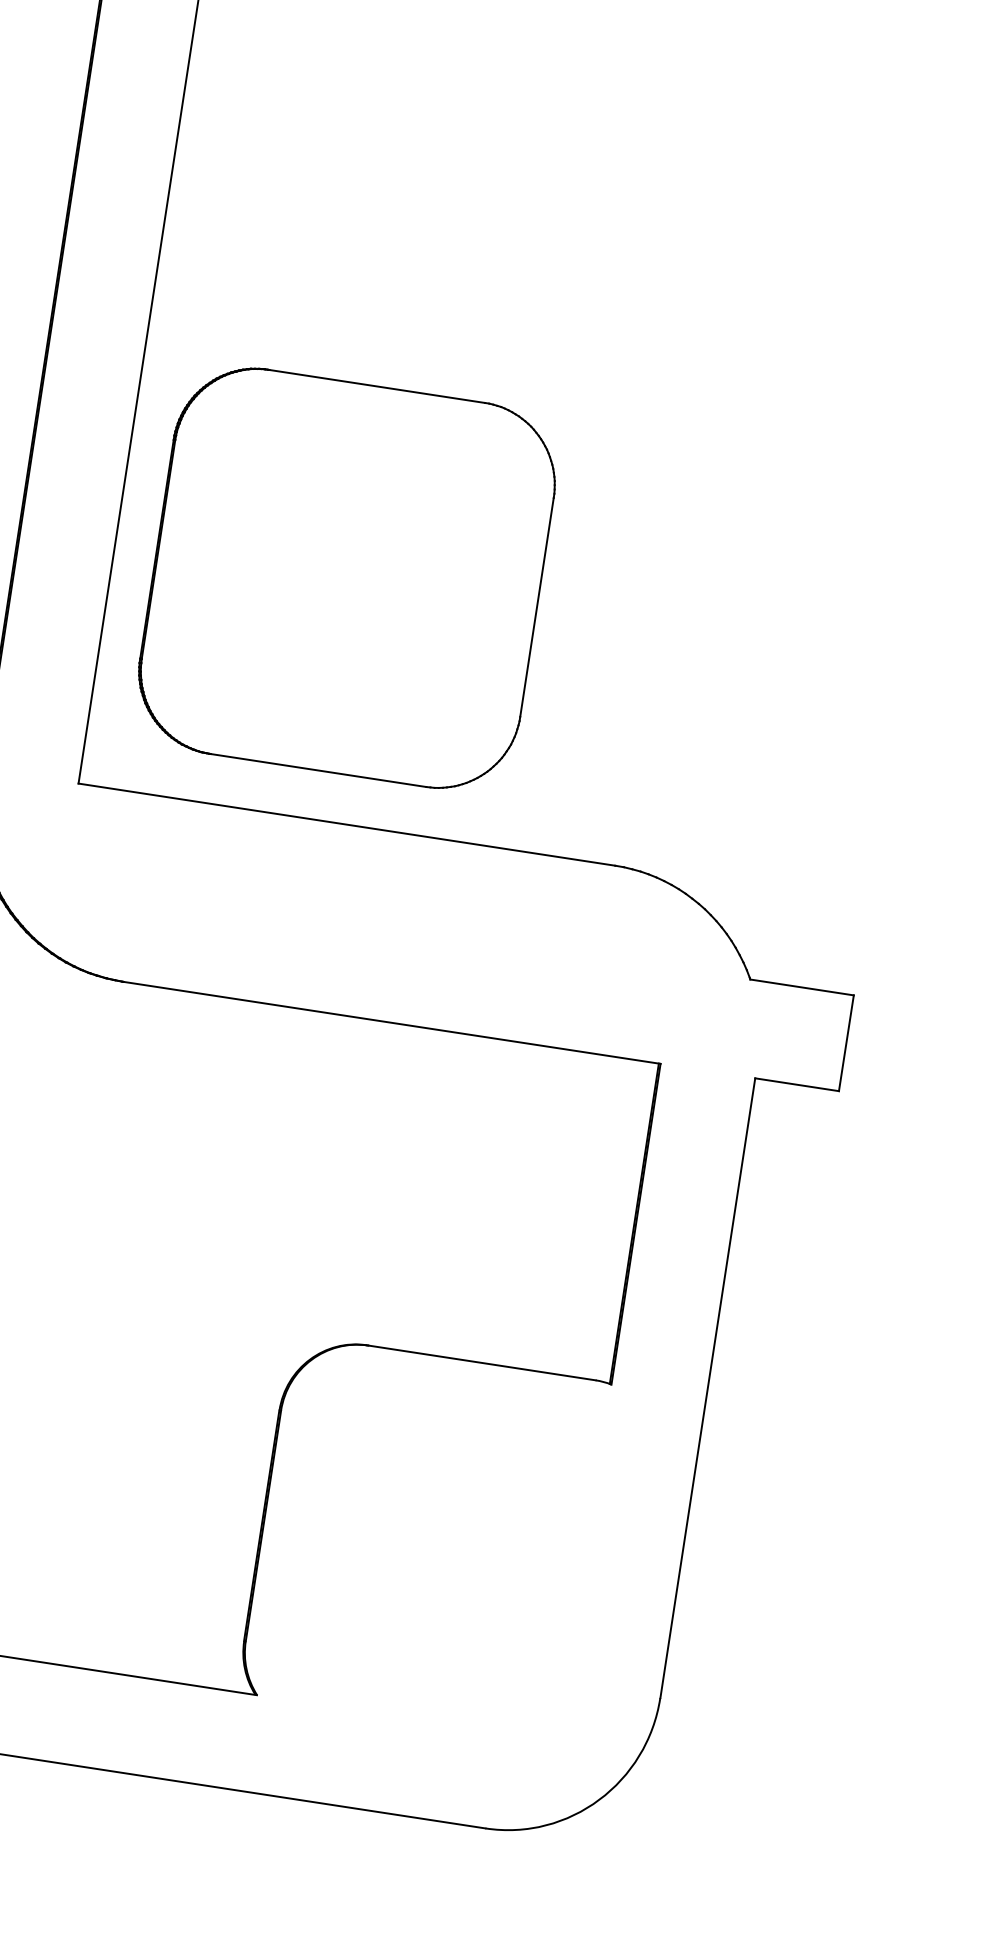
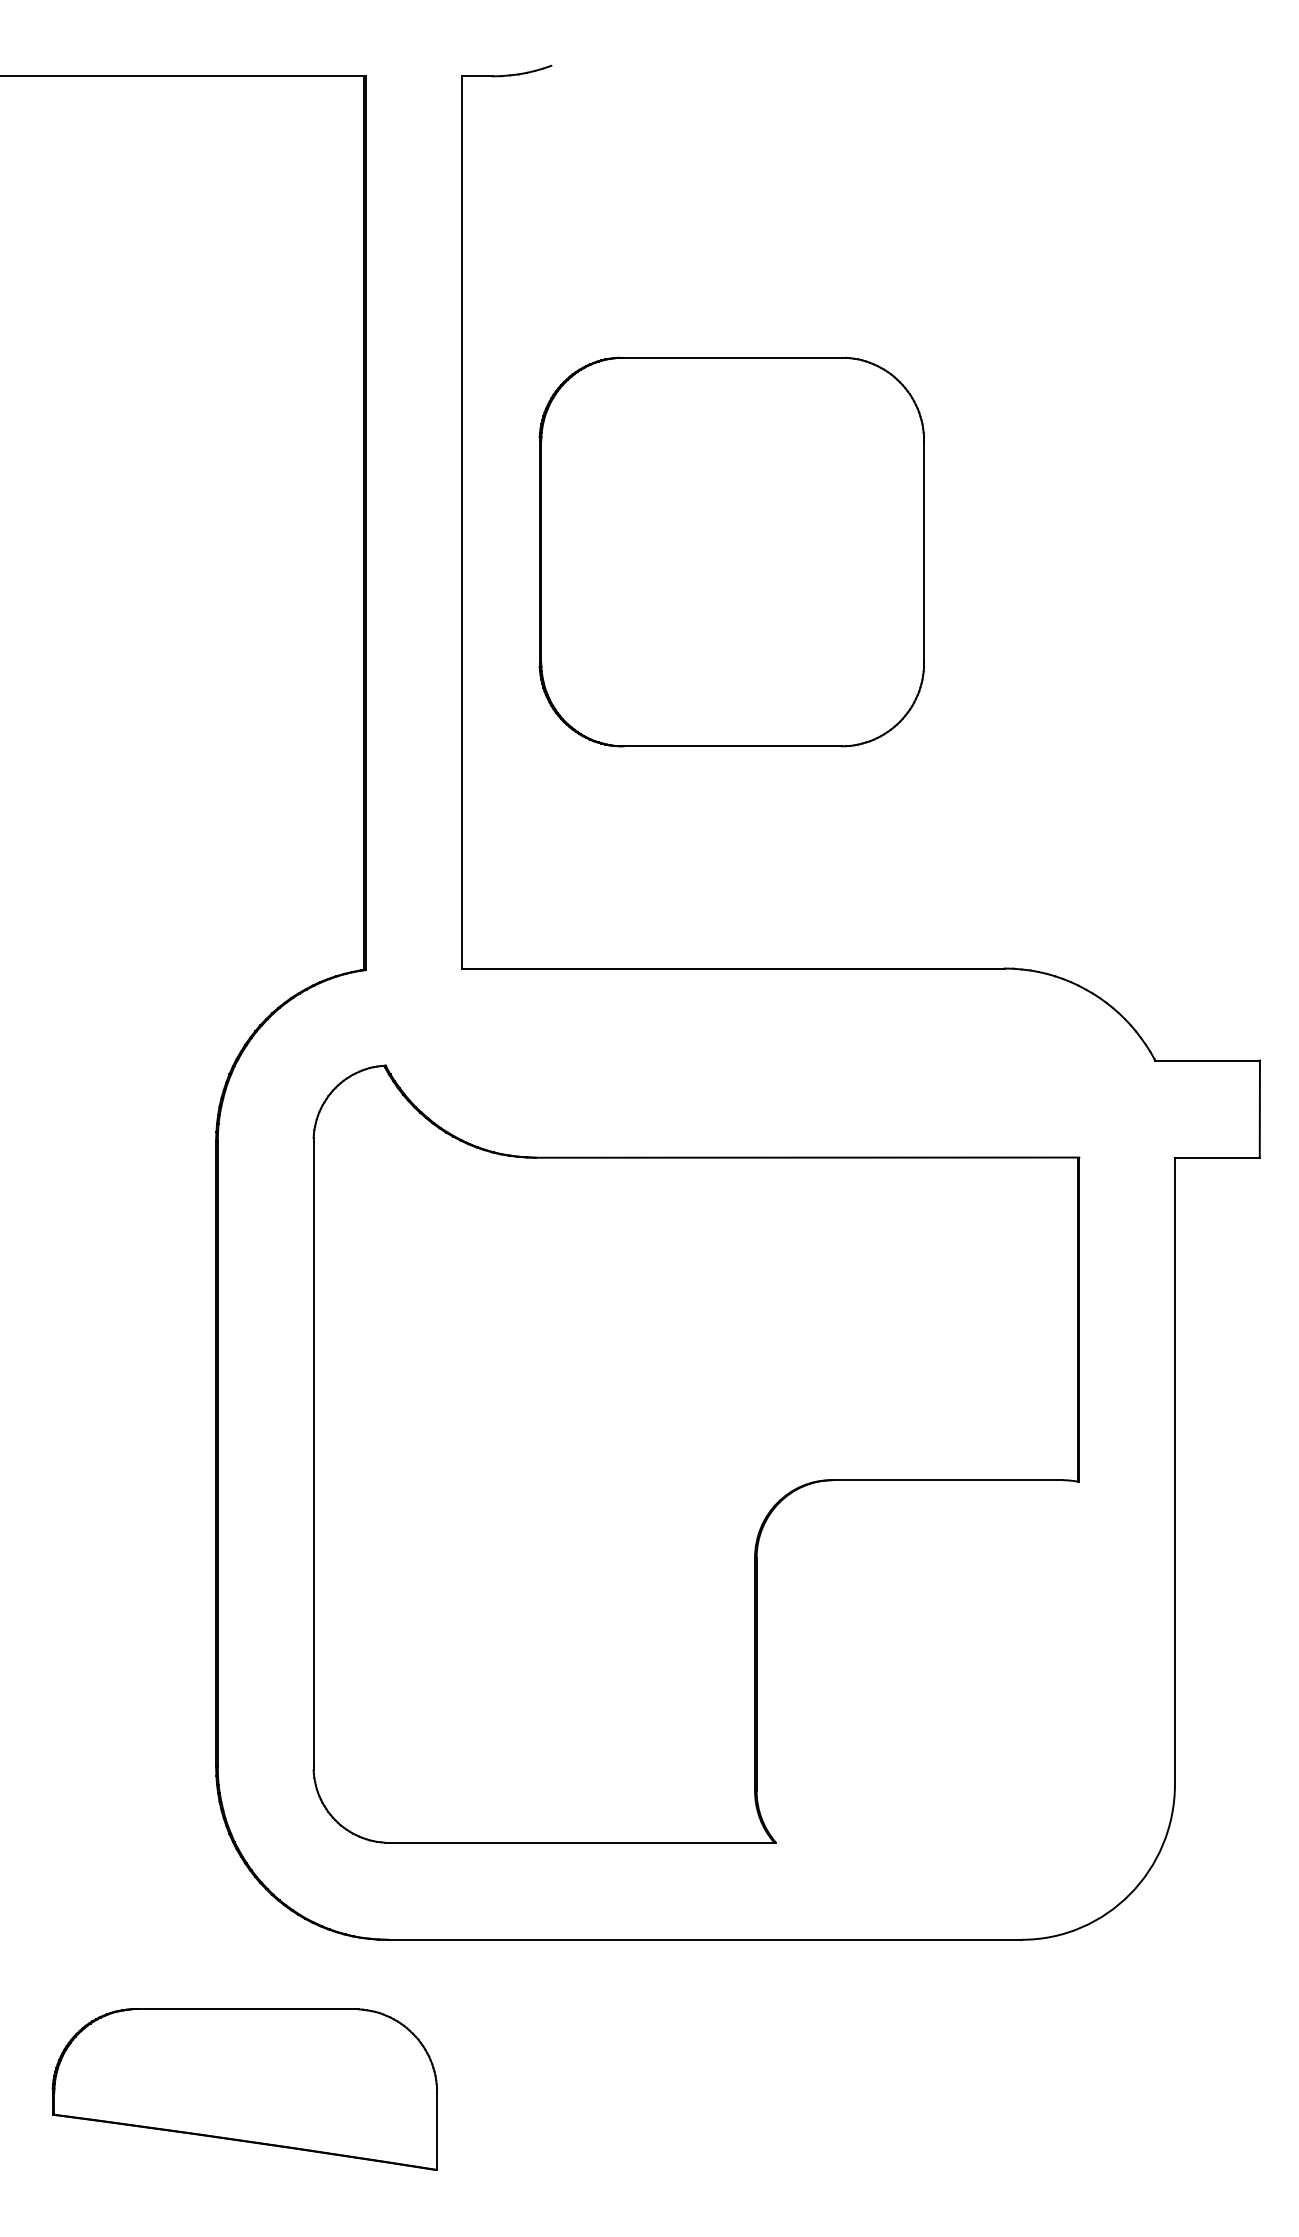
part: (346, 577) -> (731, 551), moved

